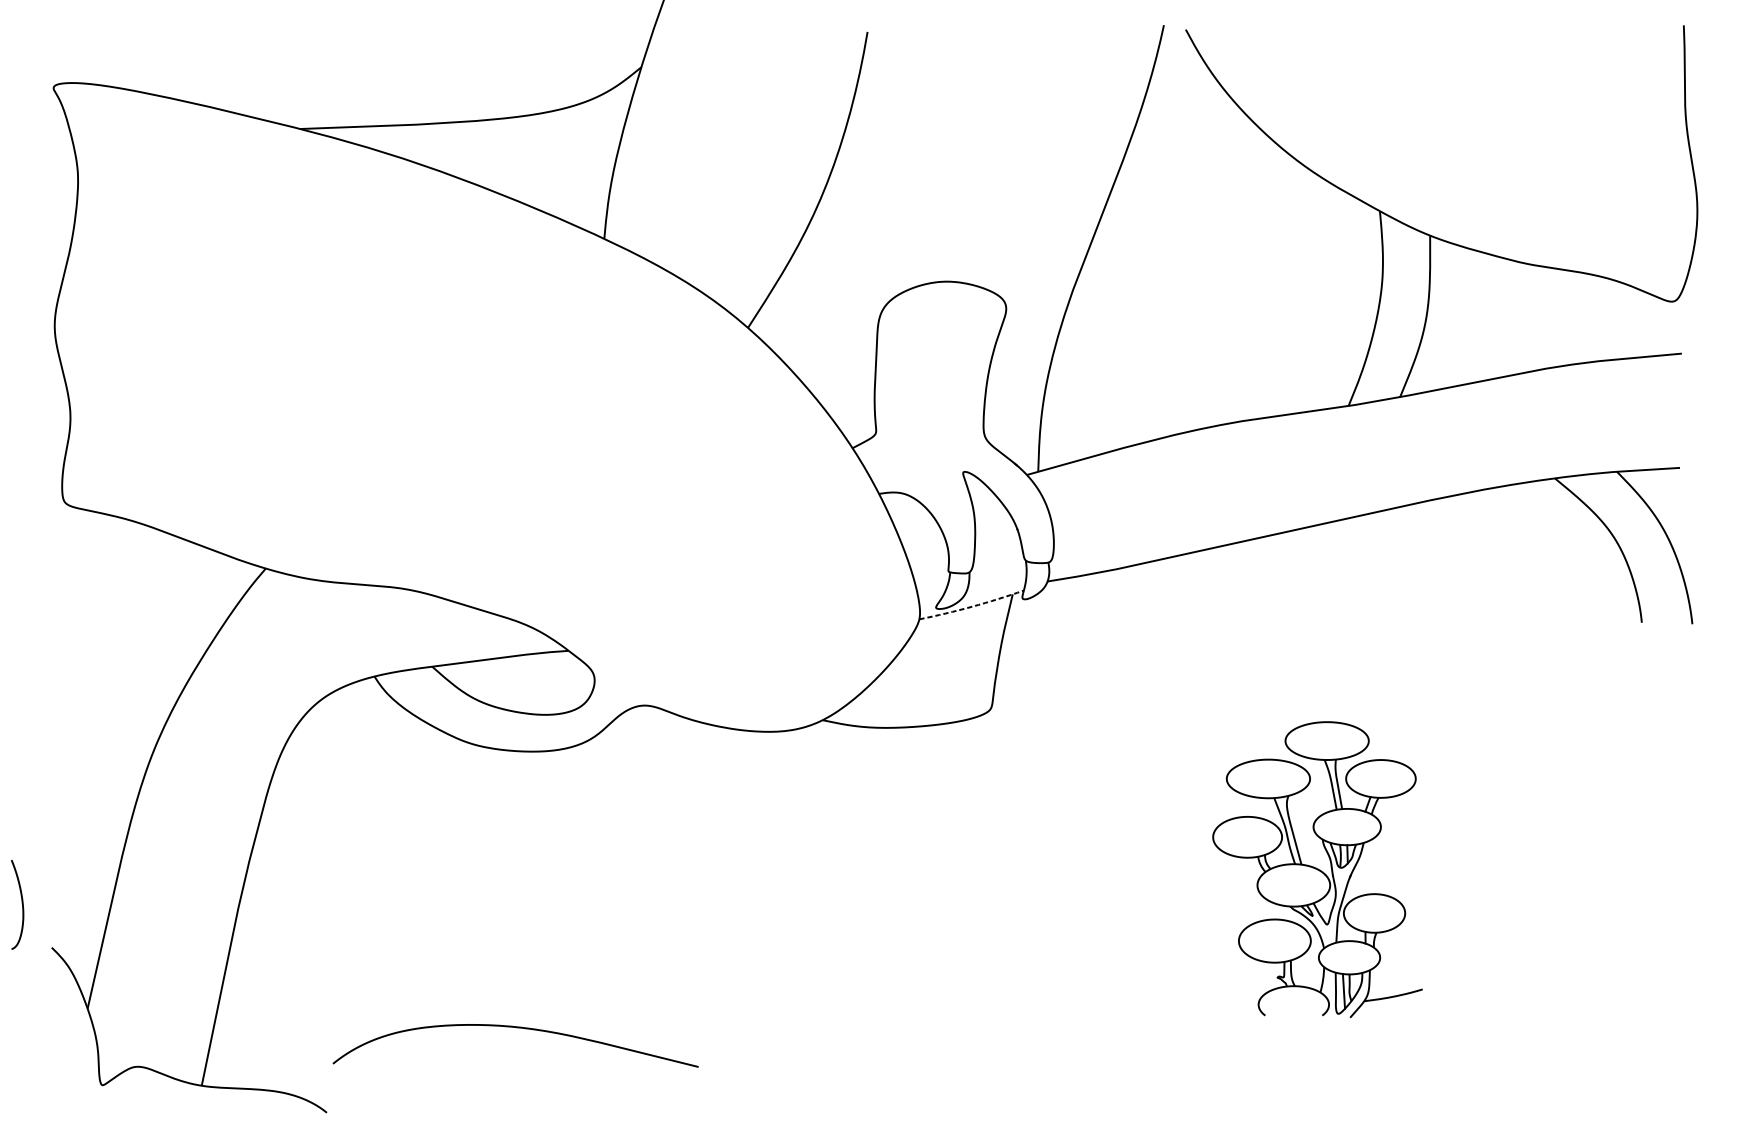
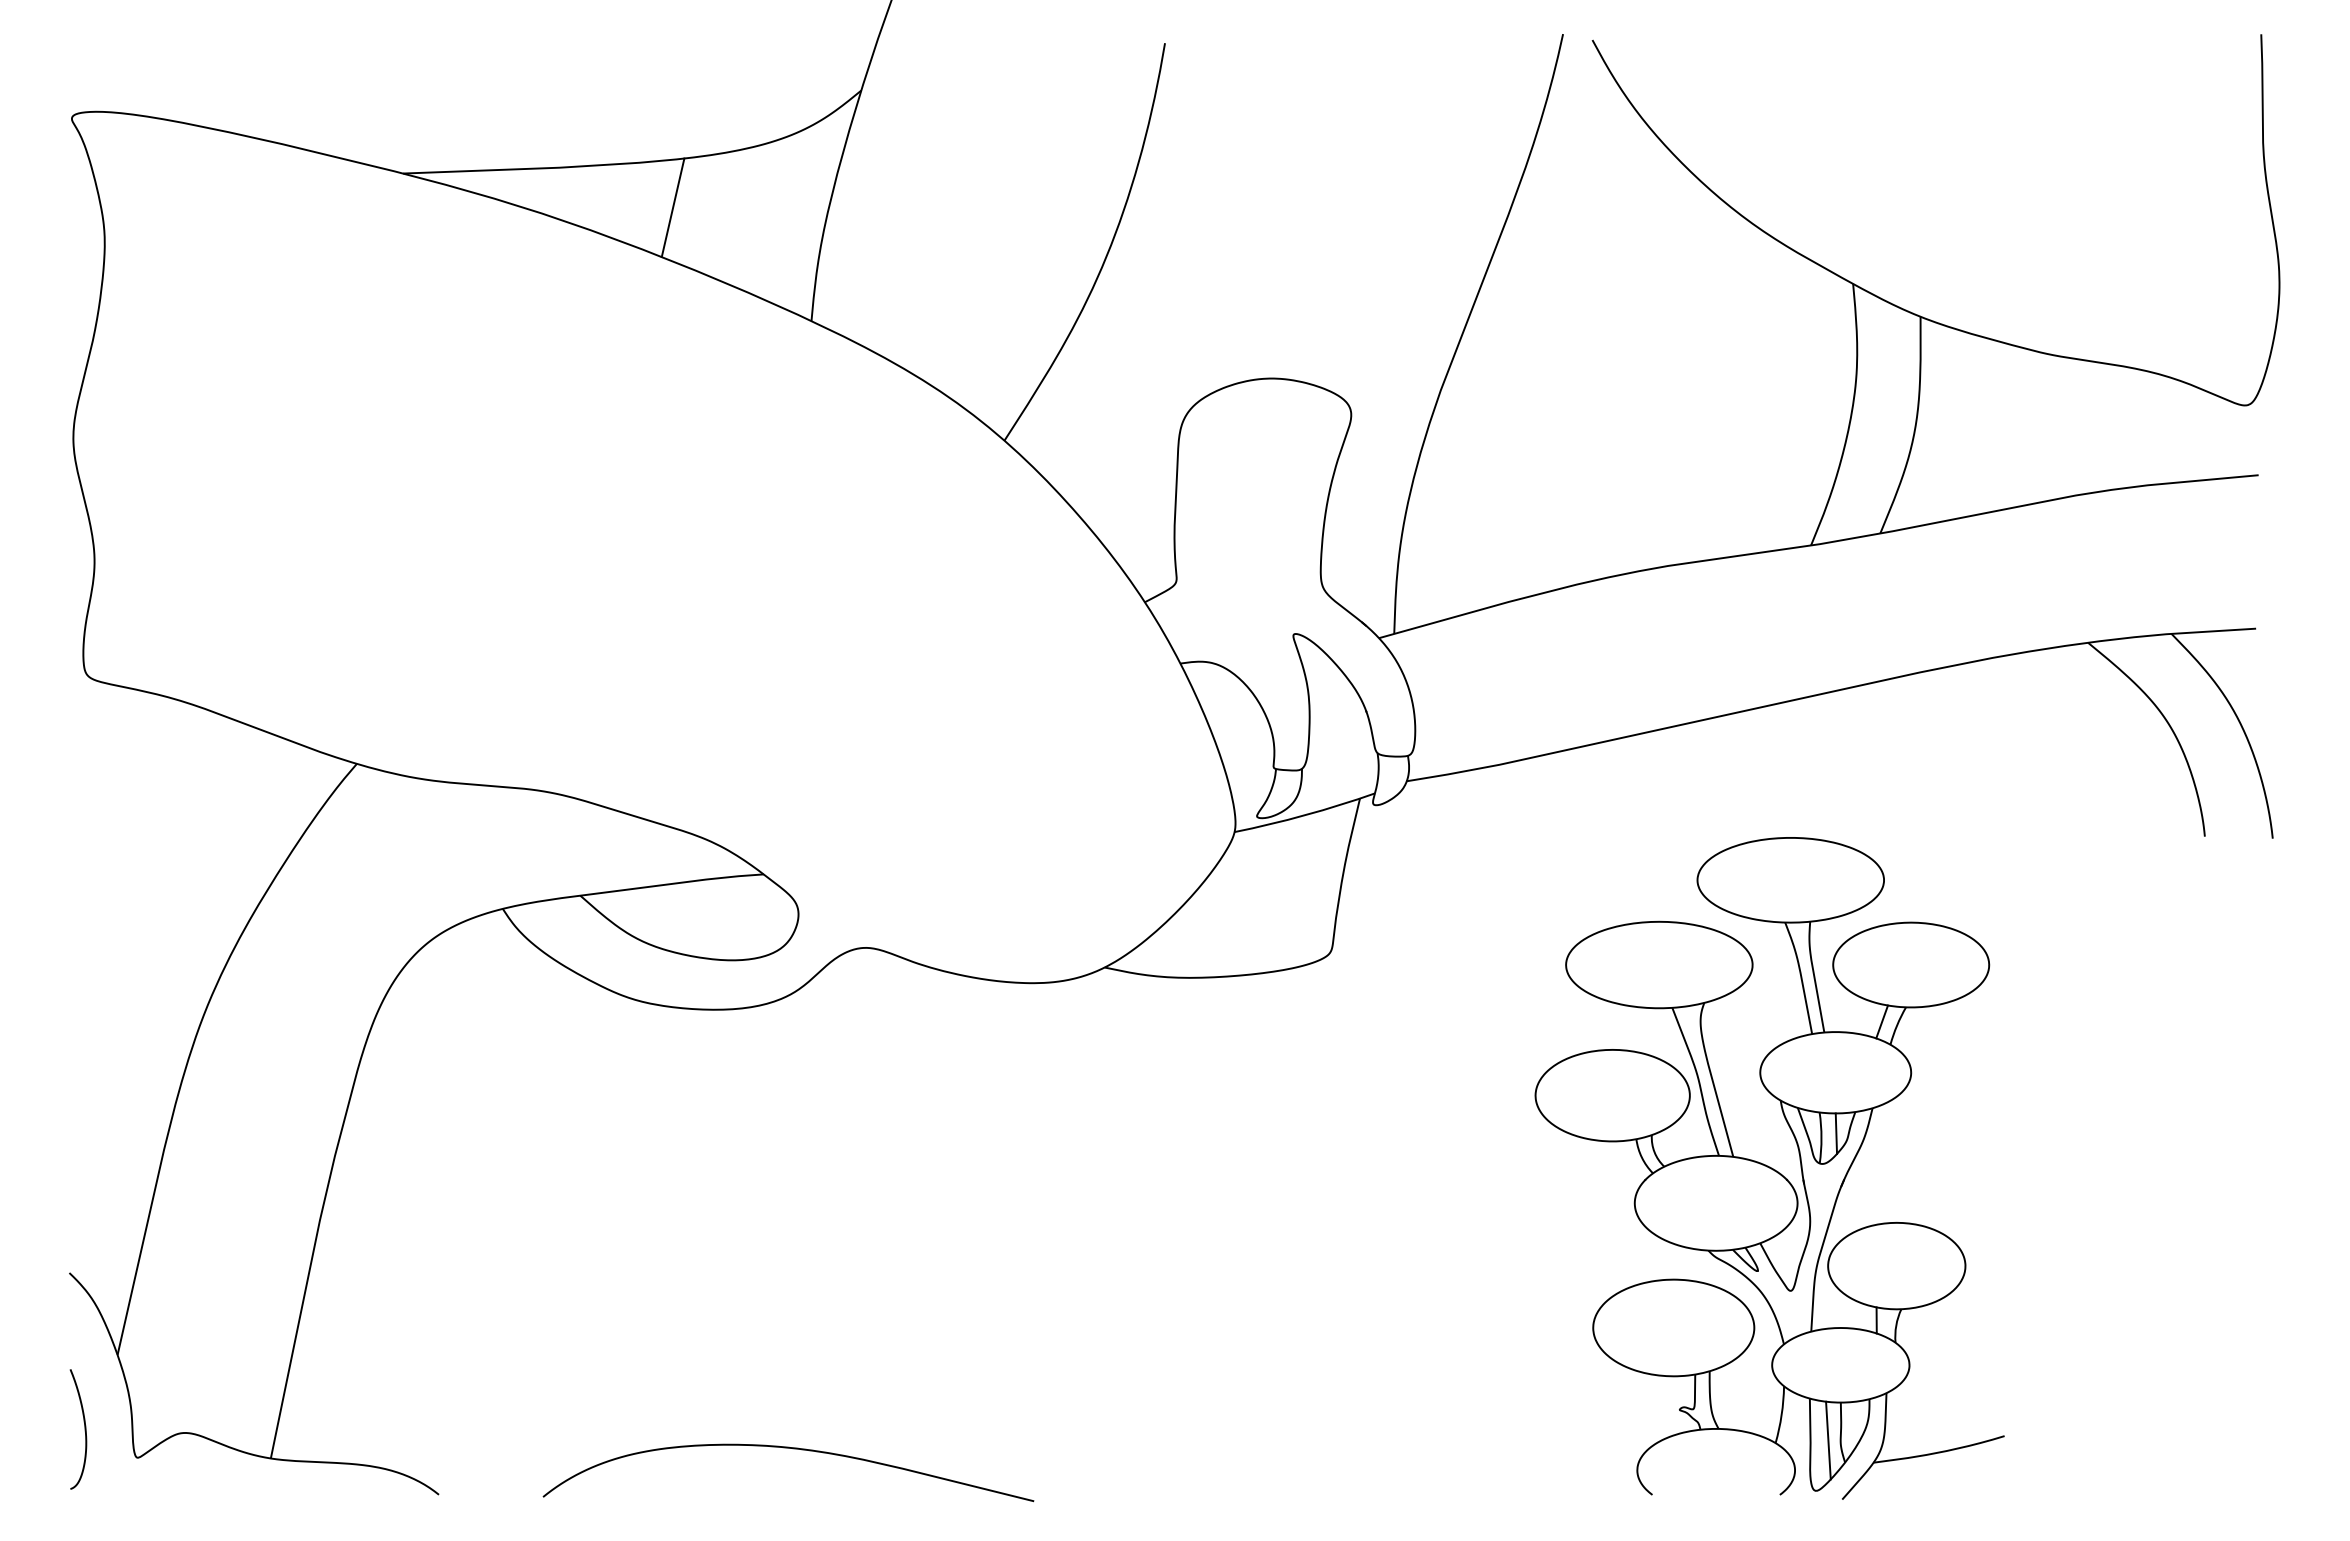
line: (500, 154) -> (672, 207), added
arc: (972, 607) -> (1305, 815), dashed -> solid
part: (1317, 869) -> (1769, 1168), size x1.67
curve: (22, 904) -> (84, 1429), moved
curve: (519, 1028) -> (793, 1449), moved

